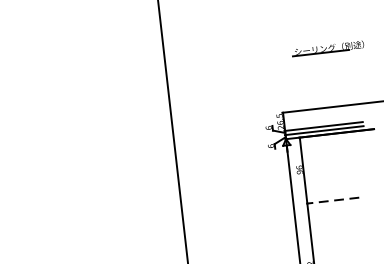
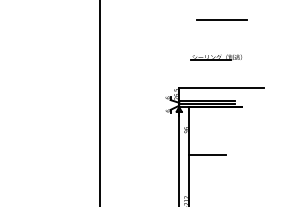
line: (331, 10) -> (221, 19), added
part: (327, 48) -> (215, 57), moved
line: (333, 200) -> (207, 154), dashed -> solid

